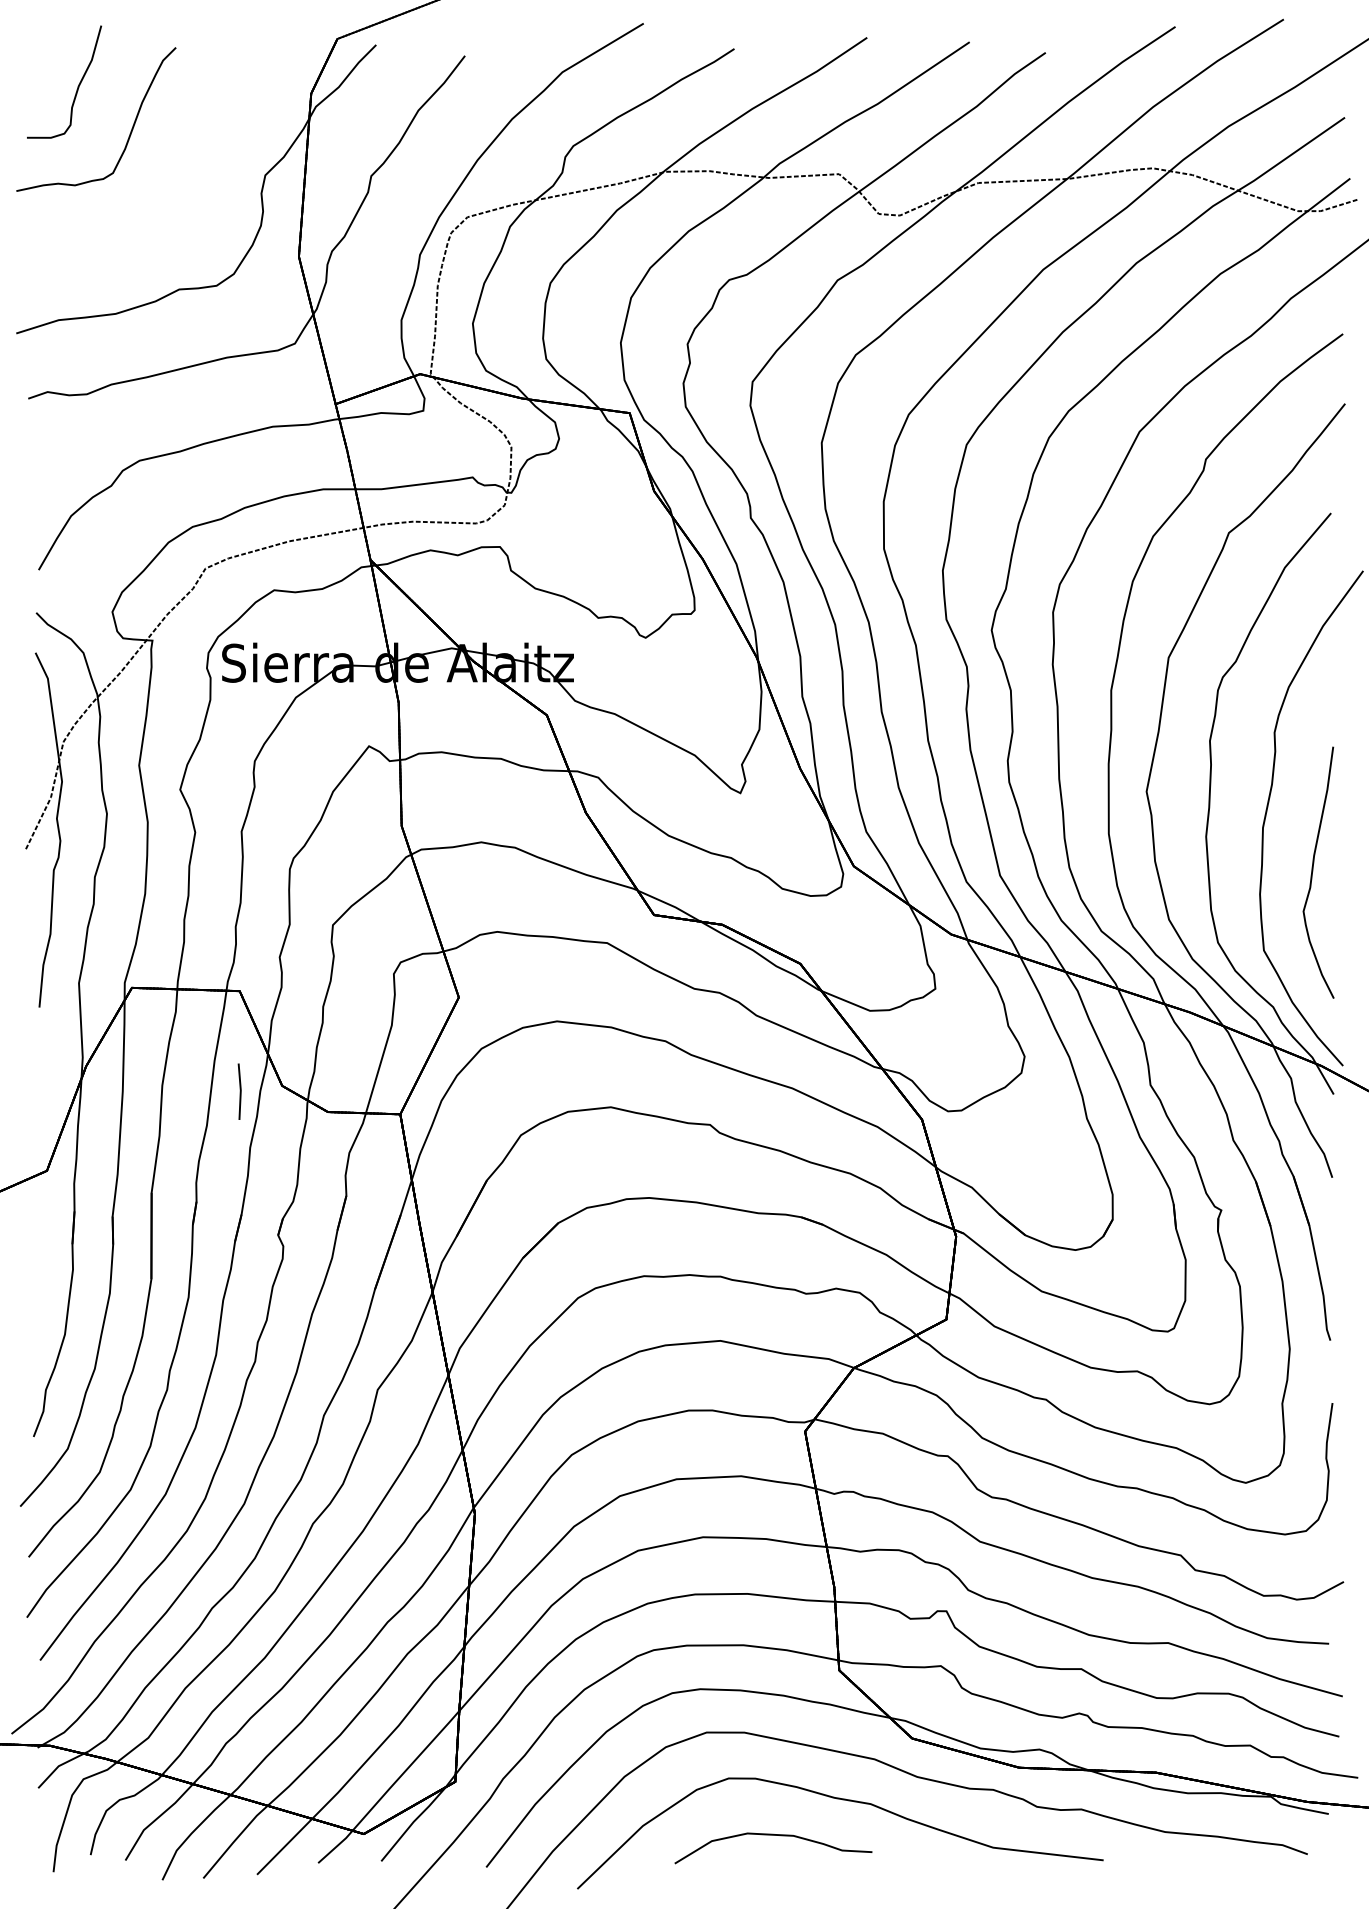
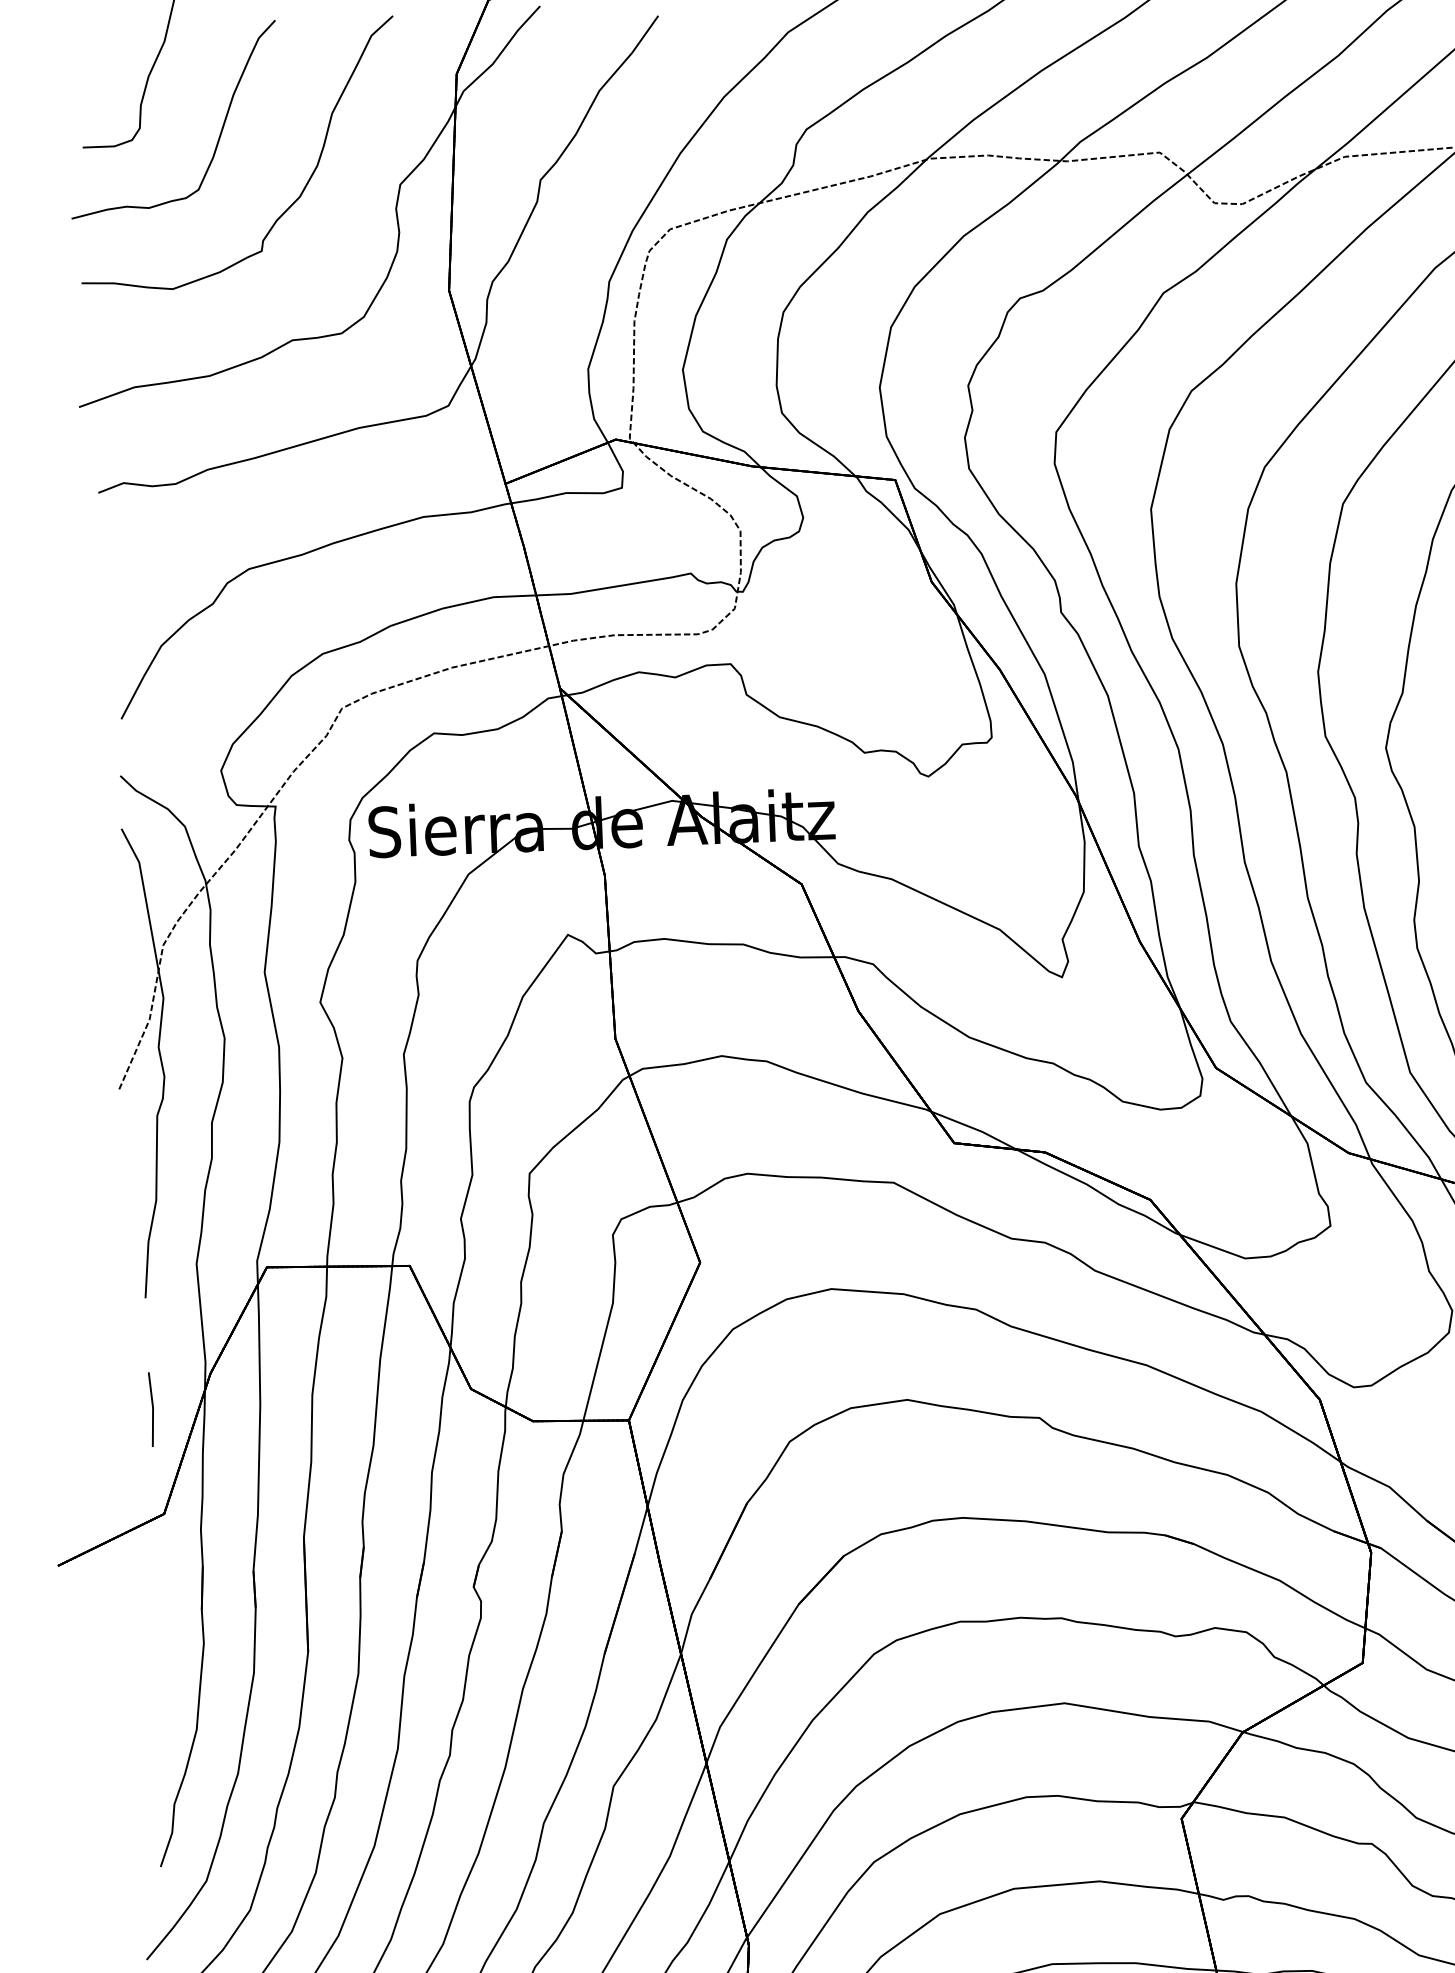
curve: (182, 186) -> (291, 203), added
line: (239, 1091) -> (151, 1409), moved

